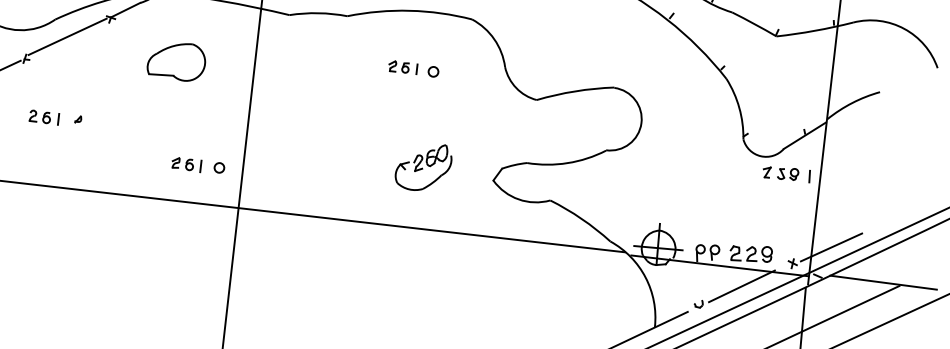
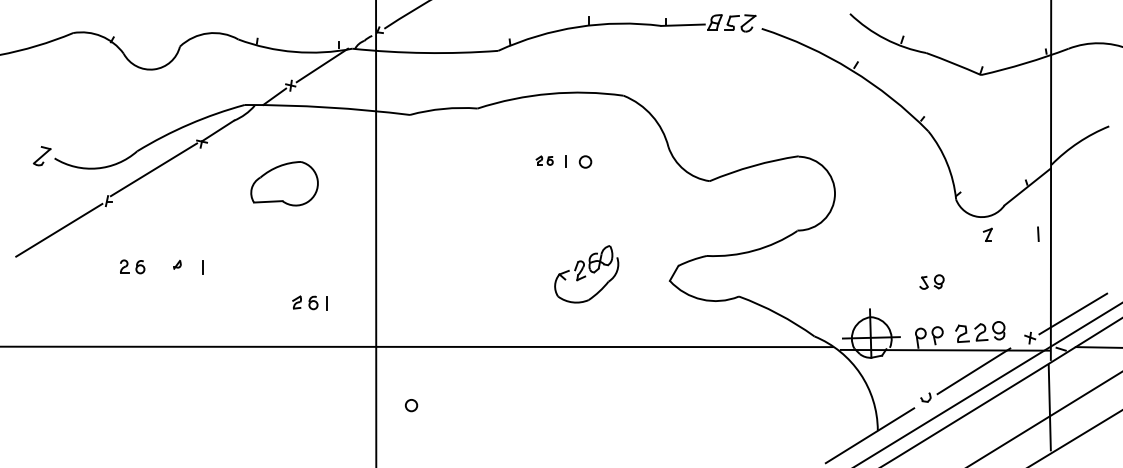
part: (398, 66) -> (544, 160), size x0.7
line: (57, 119) -> (202, 267), moved
circle: (219, 167) -> (411, 405), moved
part: (787, 173) -> (931, 281), moved

